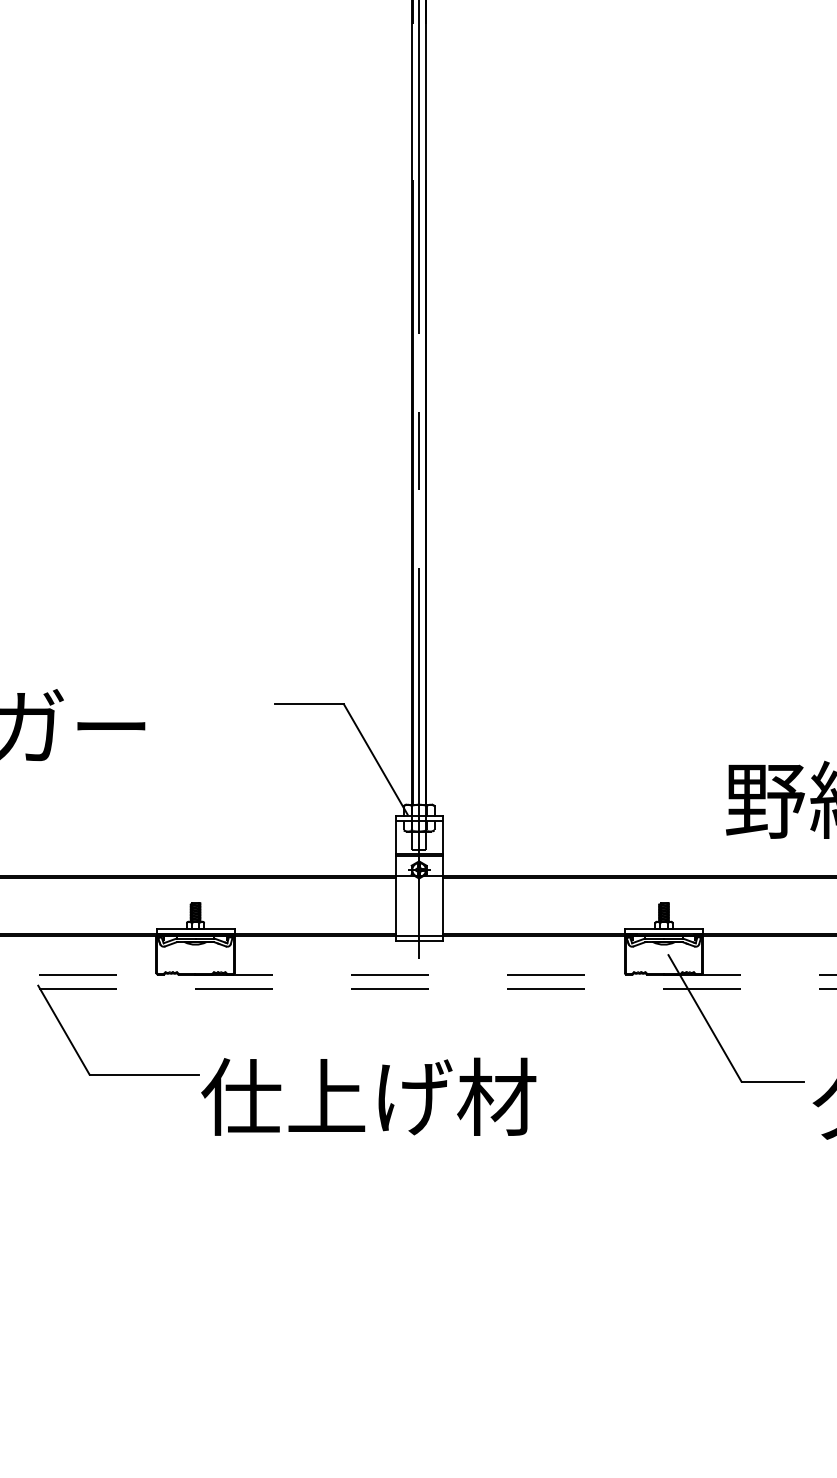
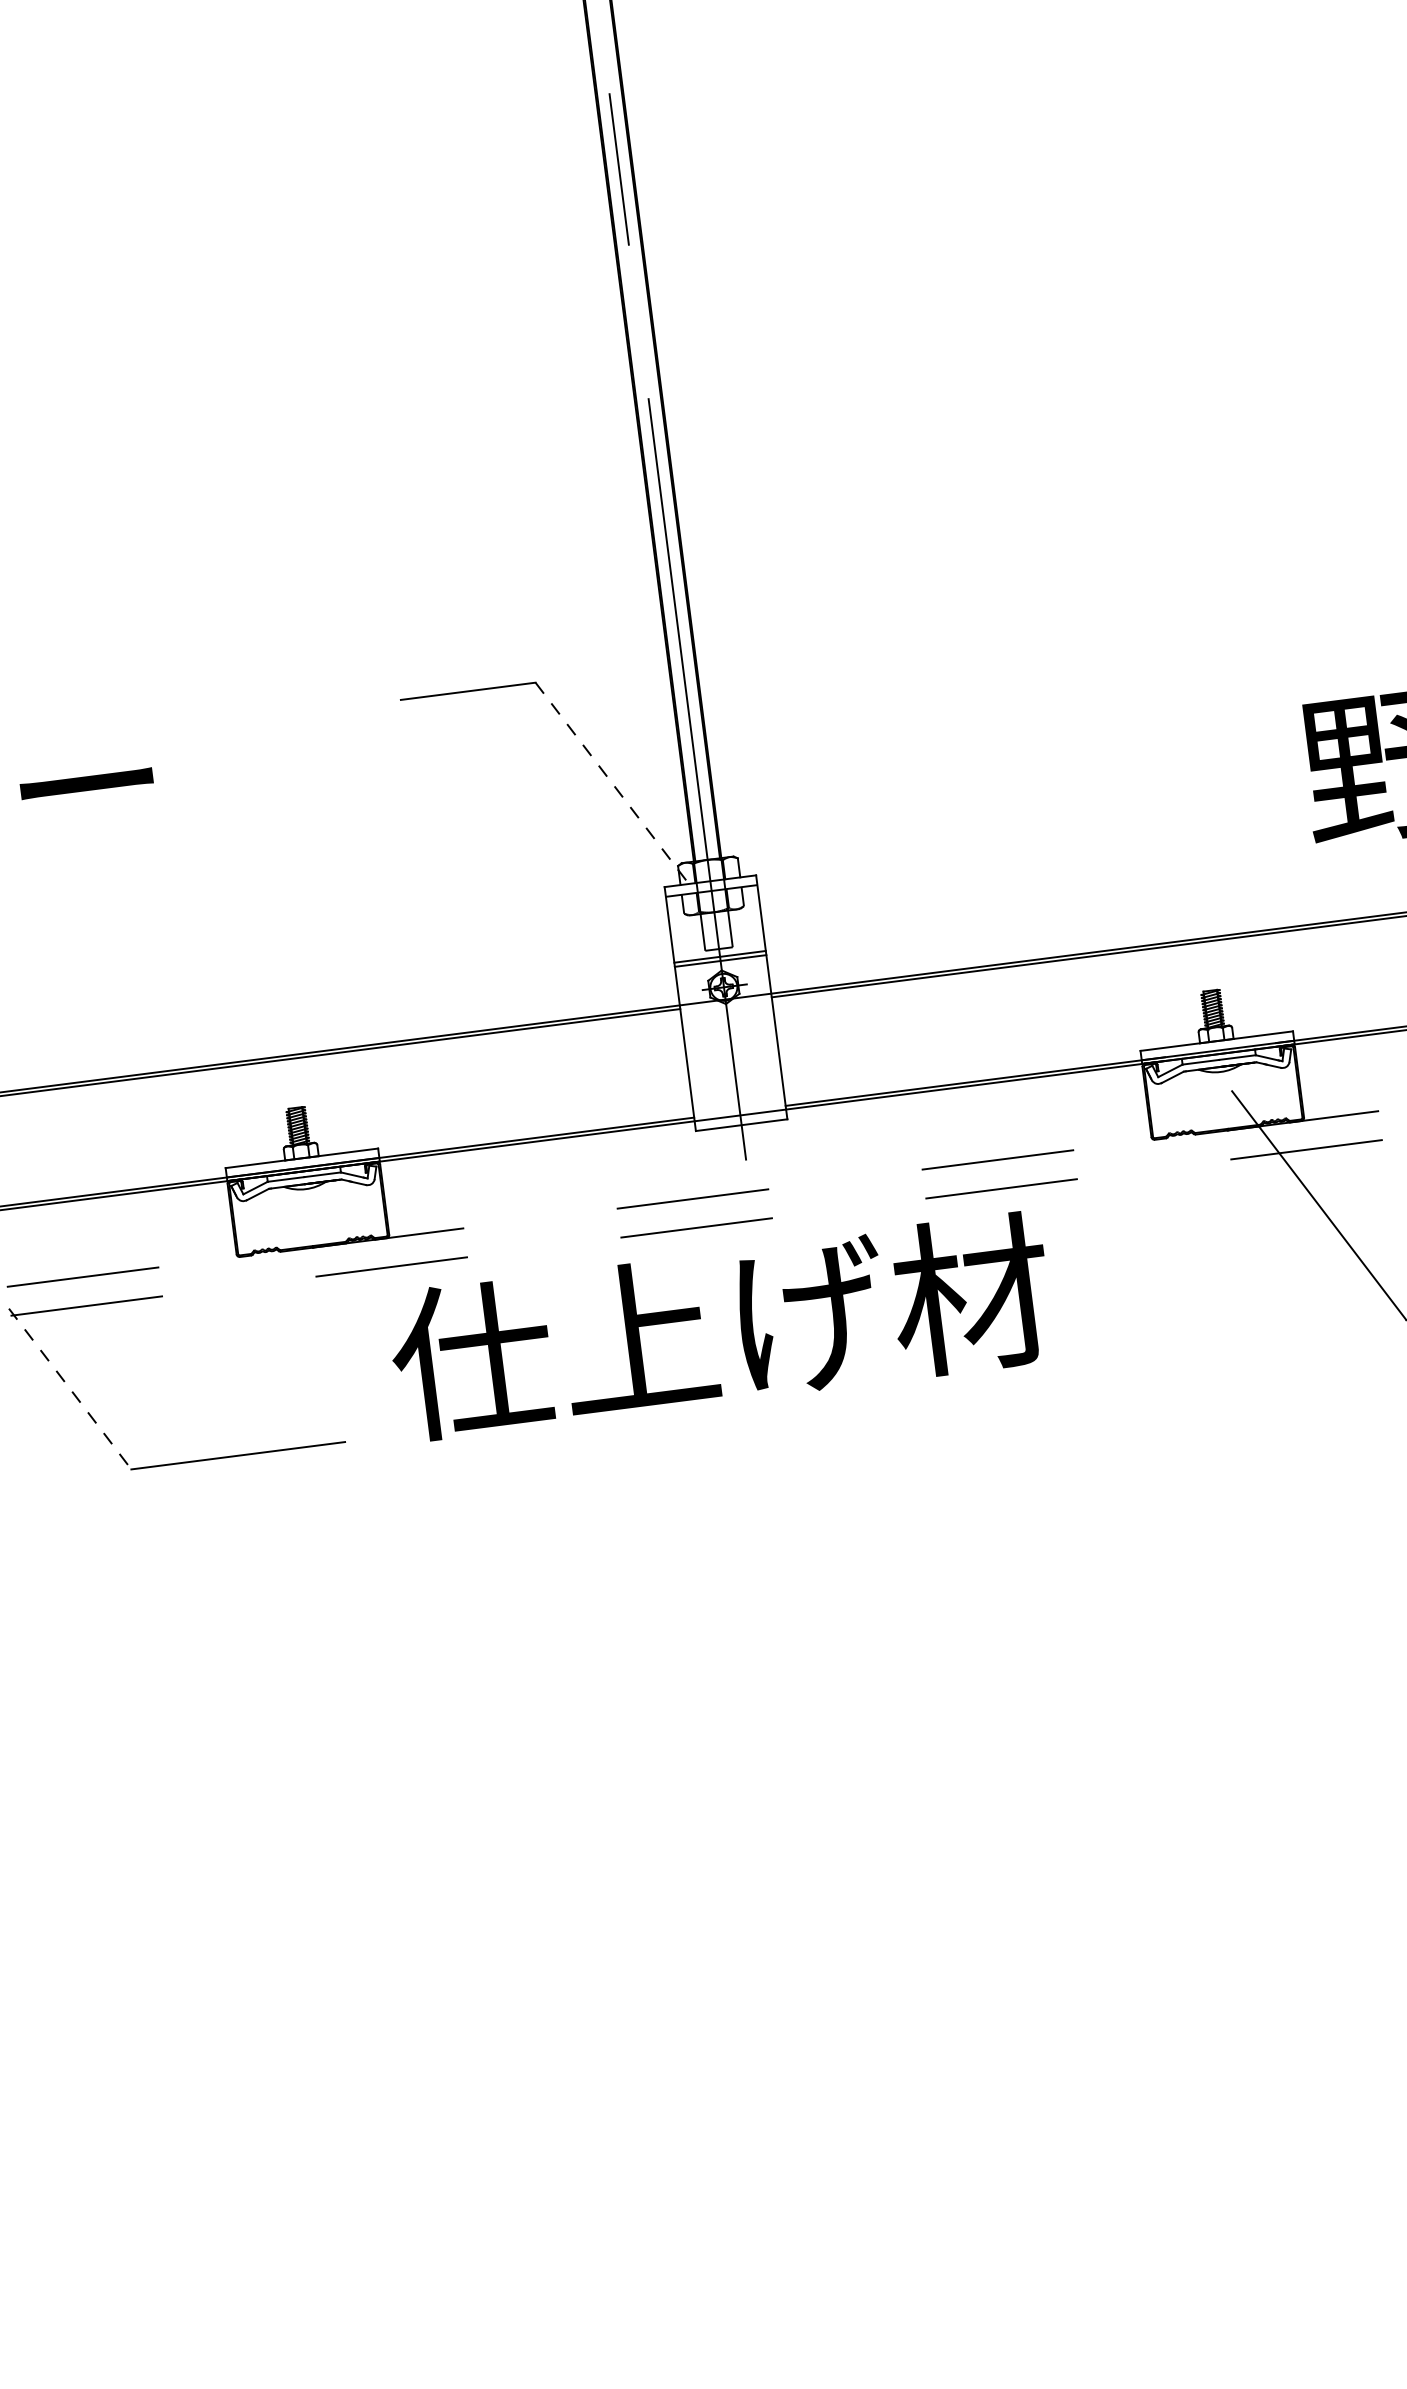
line: (375, 759) -> (610, 782), solid -> dashed
line: (64, 1030) -> (71, 1389), solid -> dashed
text: (368, 1096) -> (720, 1326), moved

